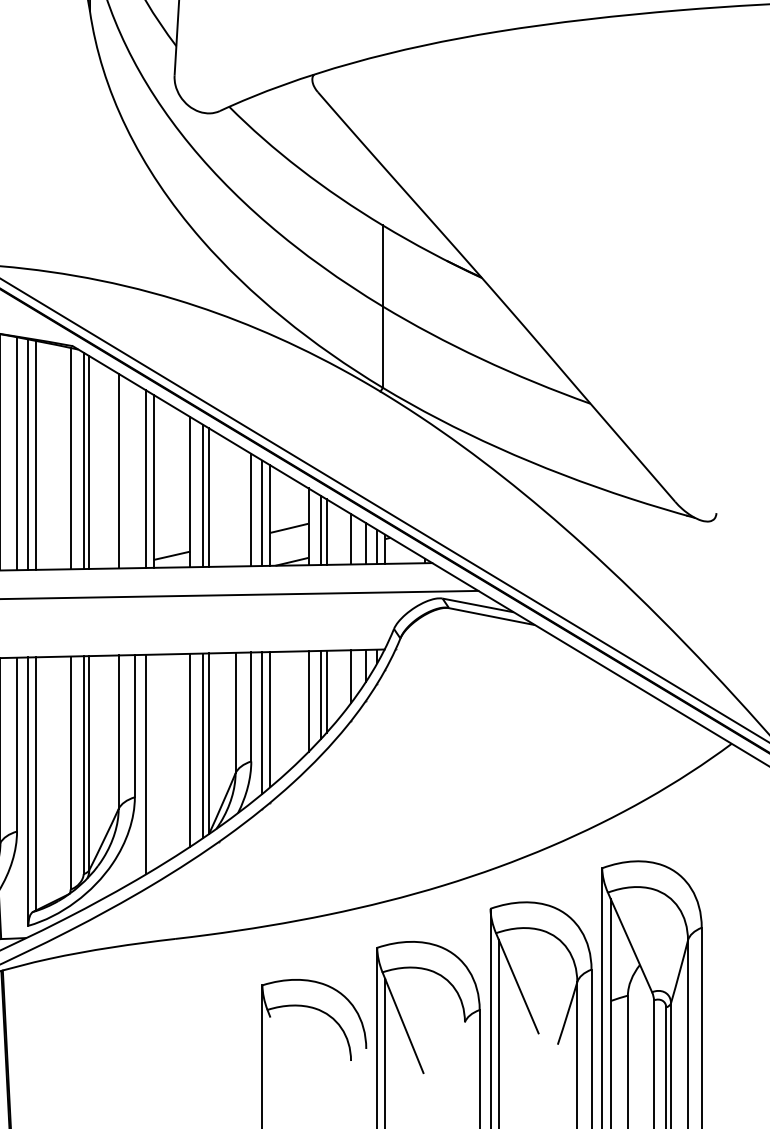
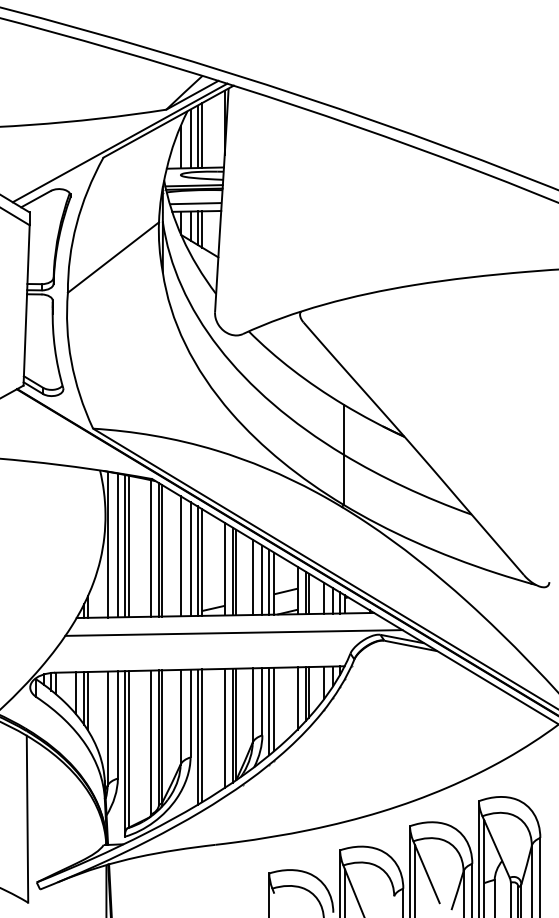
line: (134, 476) -> (190, 559), added
line: (235, 505) -> (252, 577), added
line: (154, 761) -> (202, 735), added

